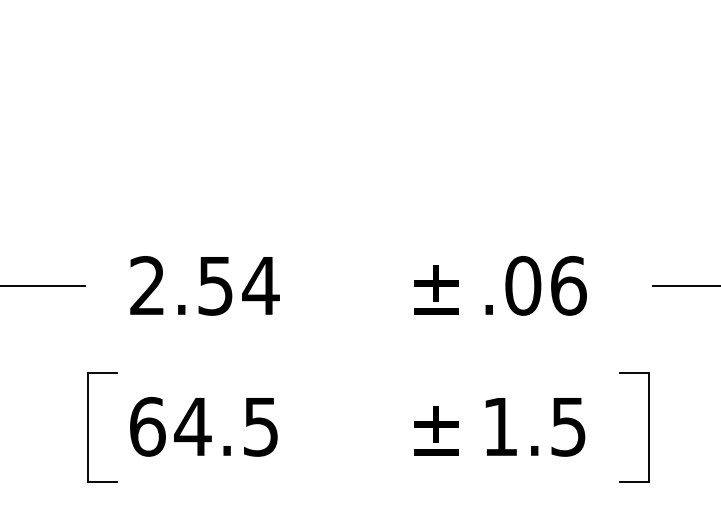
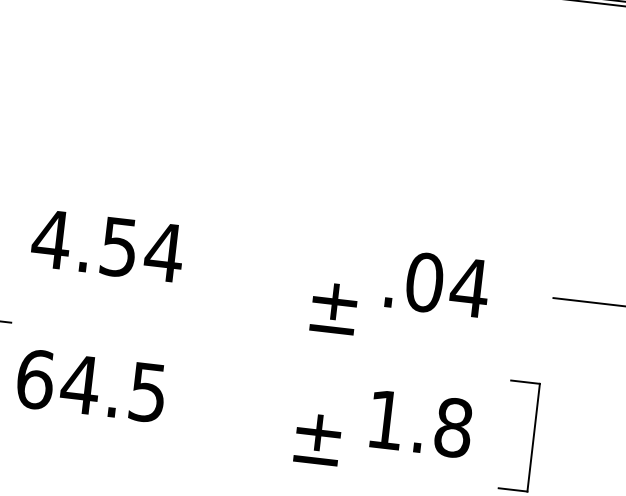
text: (147, 285) -> (51, 239), 2.54 -> 4.54
text: (568, 285) -> (469, 287), .06 -> .04
text: (436, 289) -> (334, 307), moved
text: (568, 426) -> (453, 427), 1.5 -> 1.8
text: (436, 430) -> (318, 438), moved

